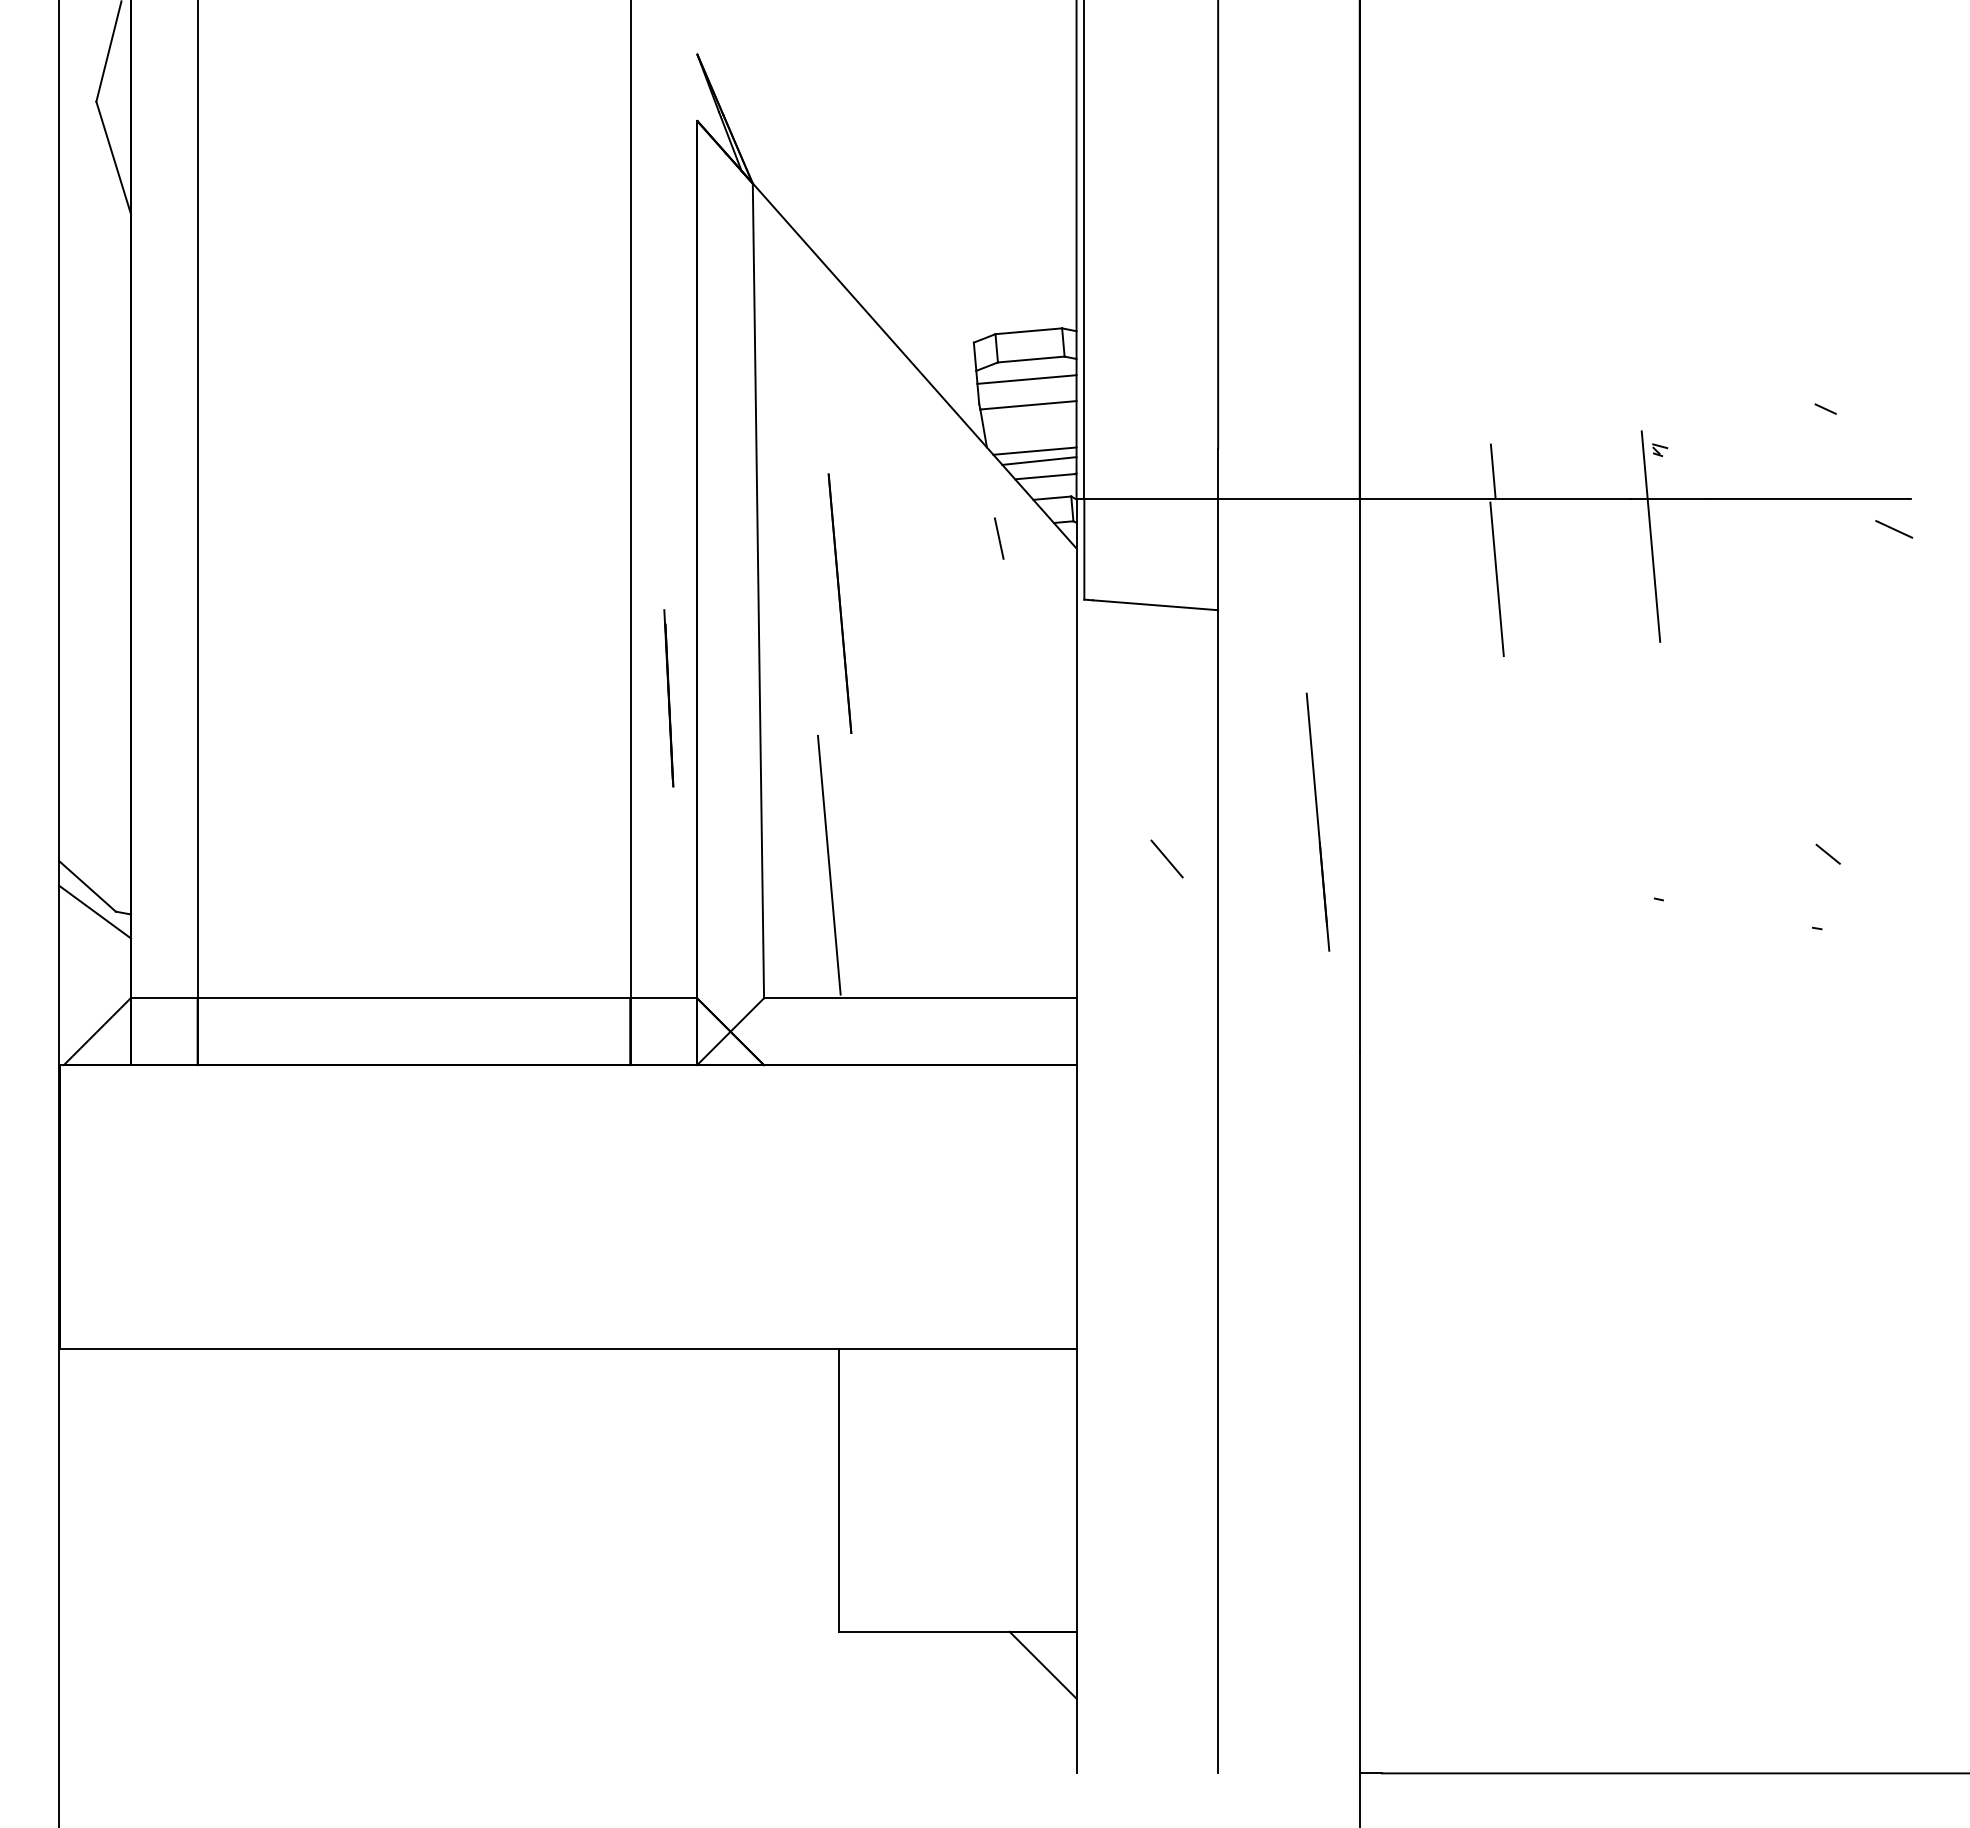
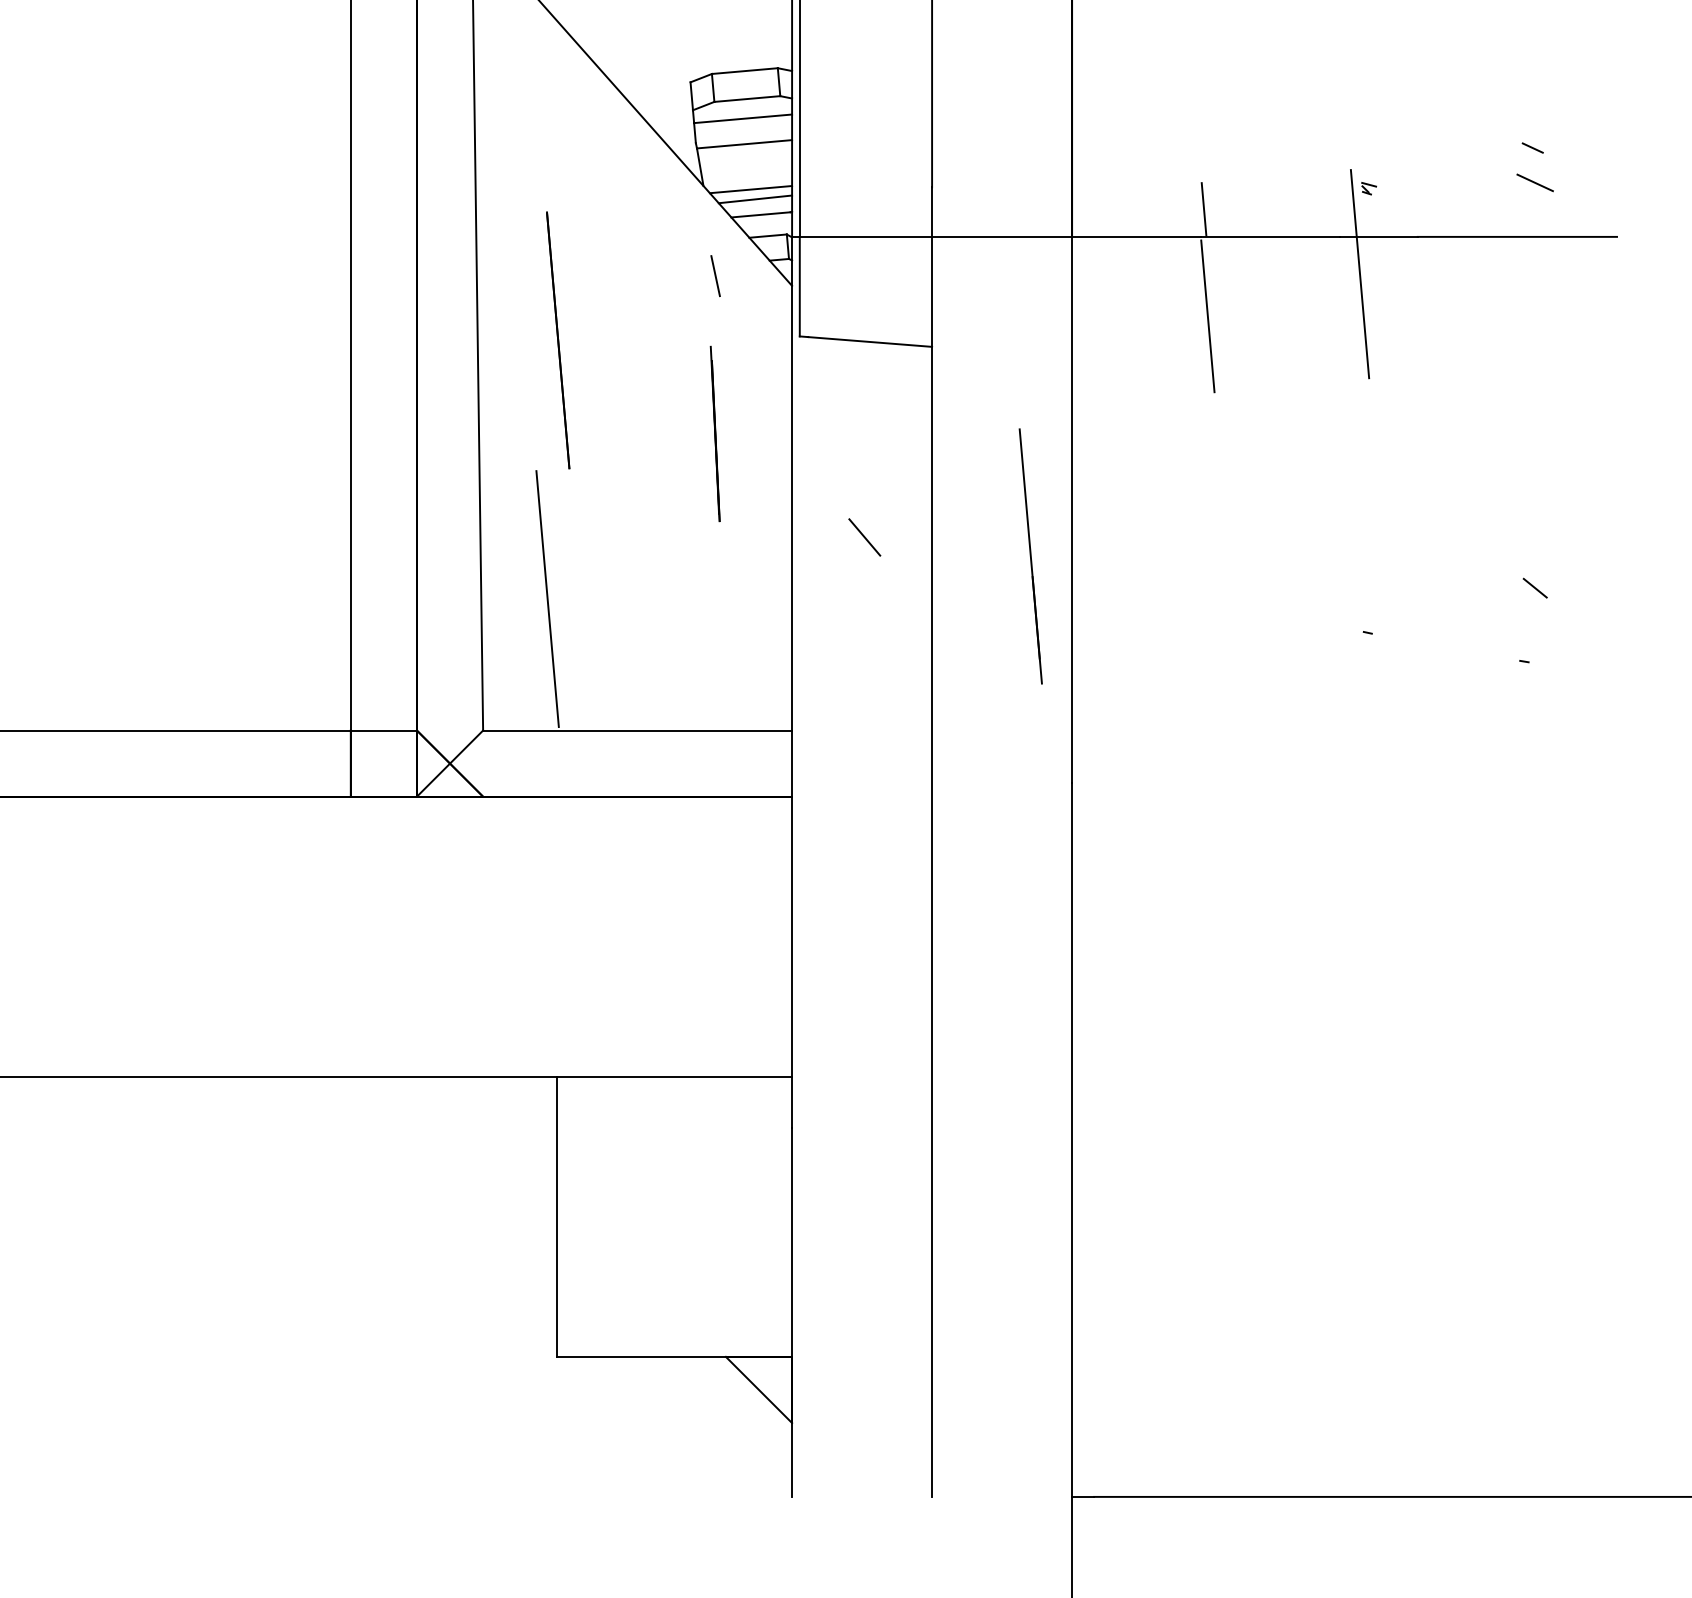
line: (1894, 529) -> (1535, 183), moved
line: (668, 698) -> (714, 434), moved
line: (1166, 858) -> (864, 536), moved

